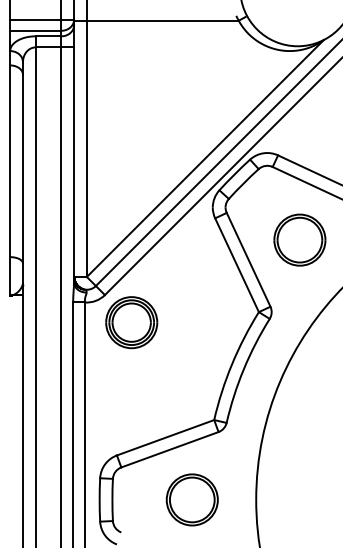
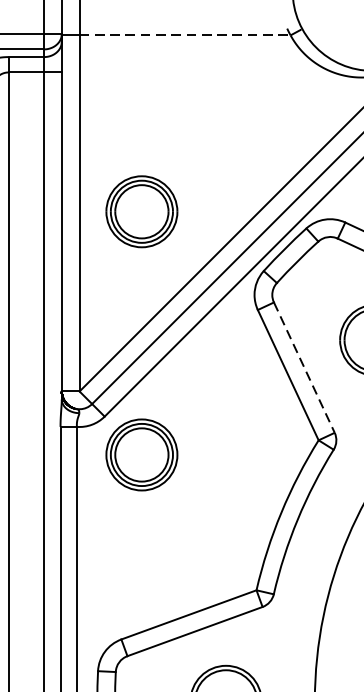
line: (162, 20) -> (184, 35), solid -> dashed
part: (131, 147) -> (141, 211), added
line: (248, 259) -> (304, 367), solid -> dashed

